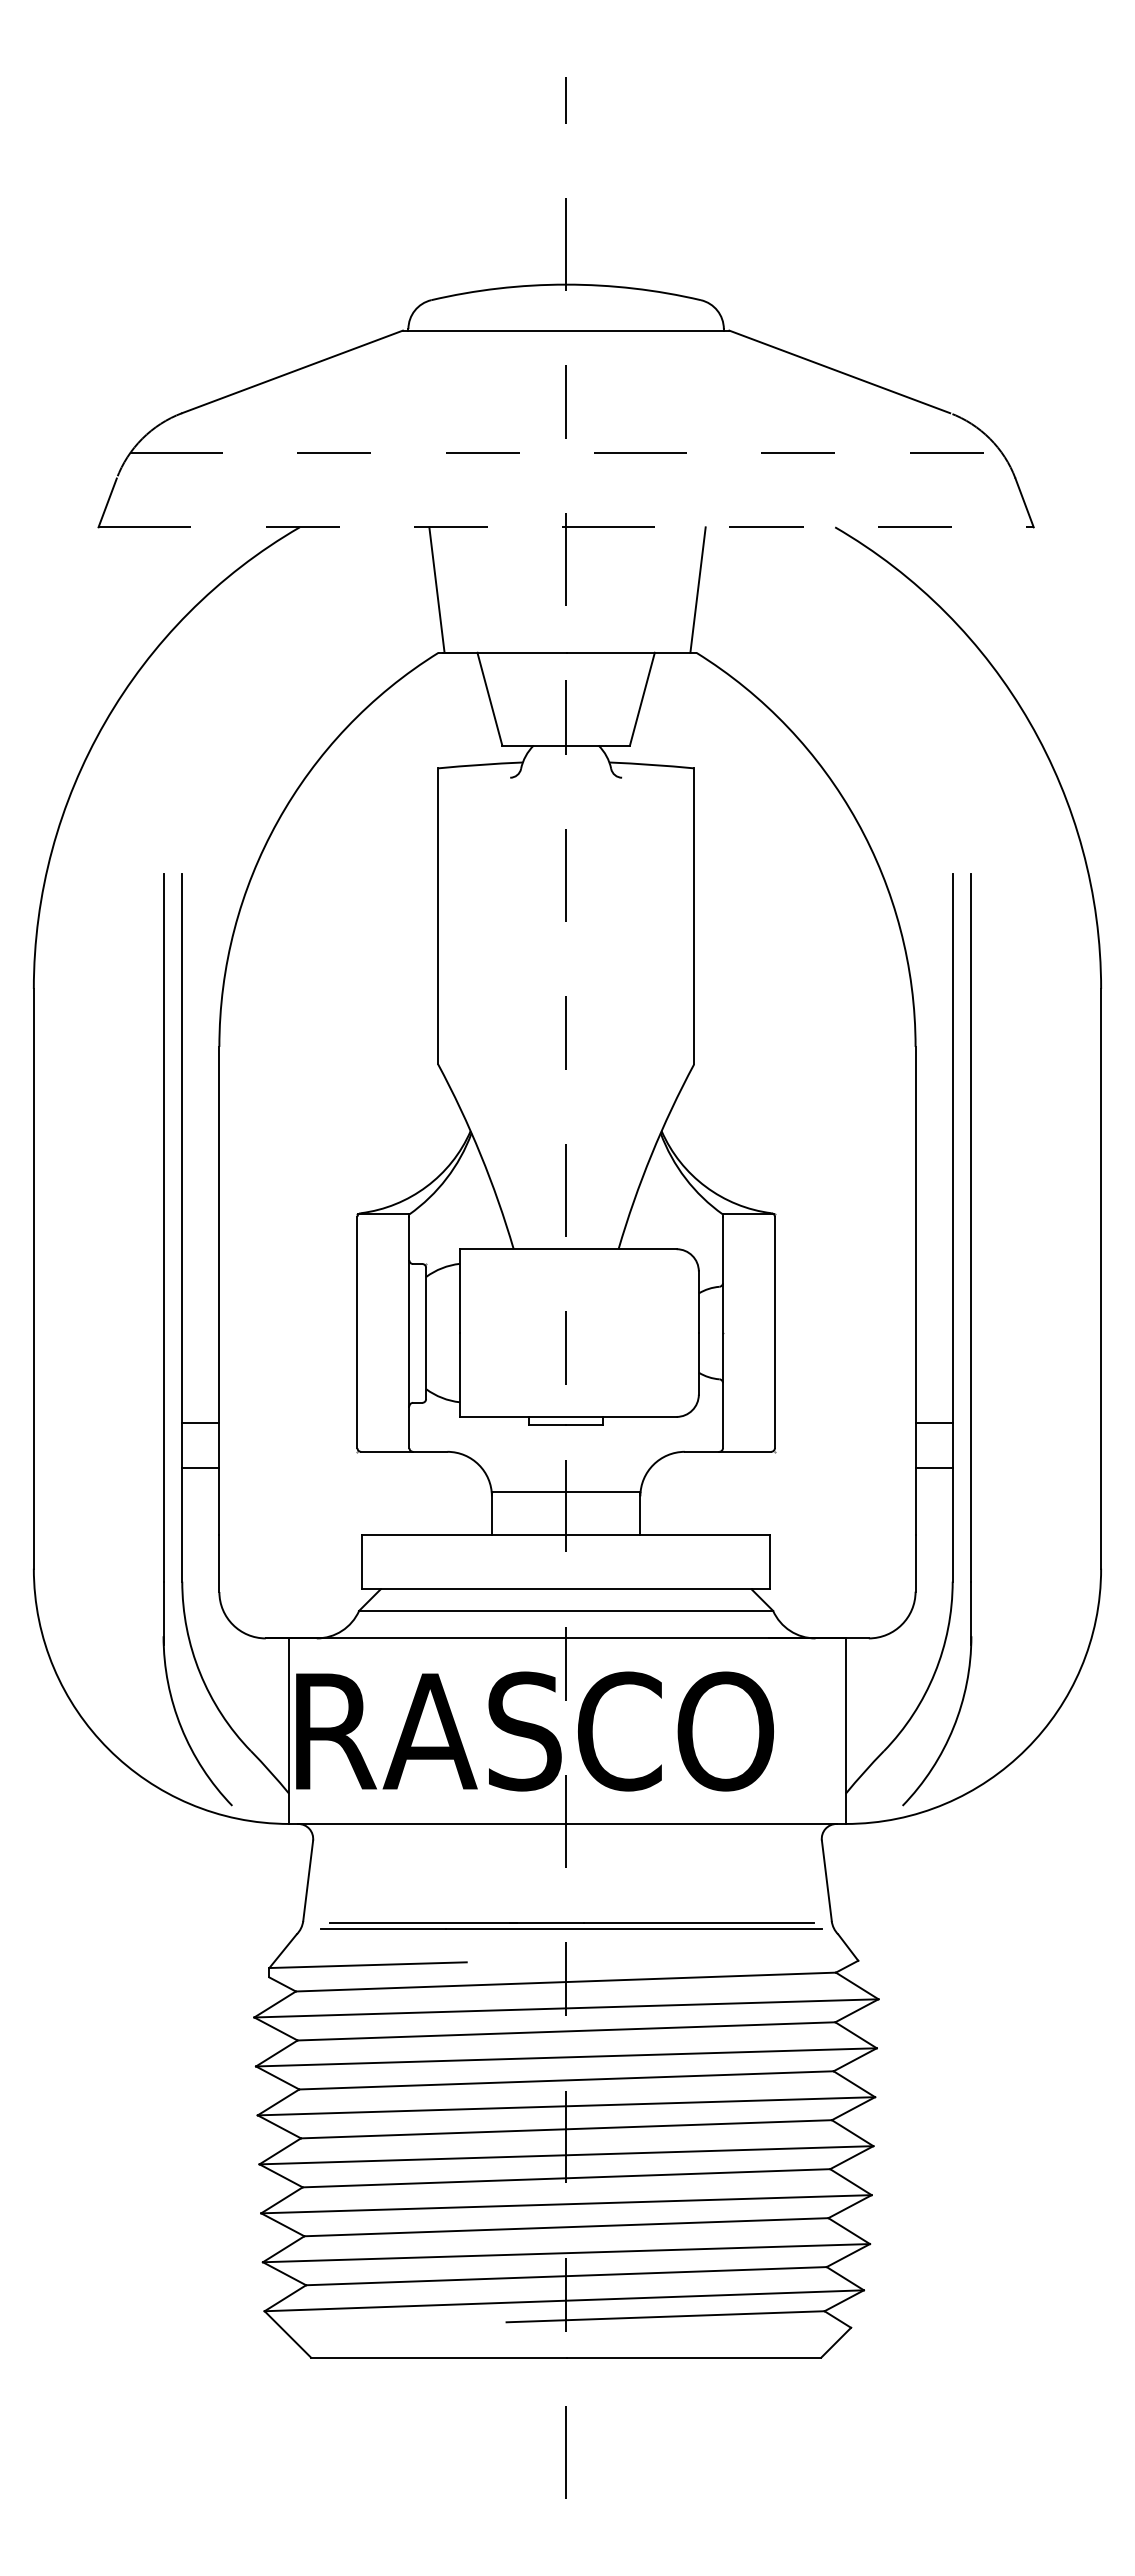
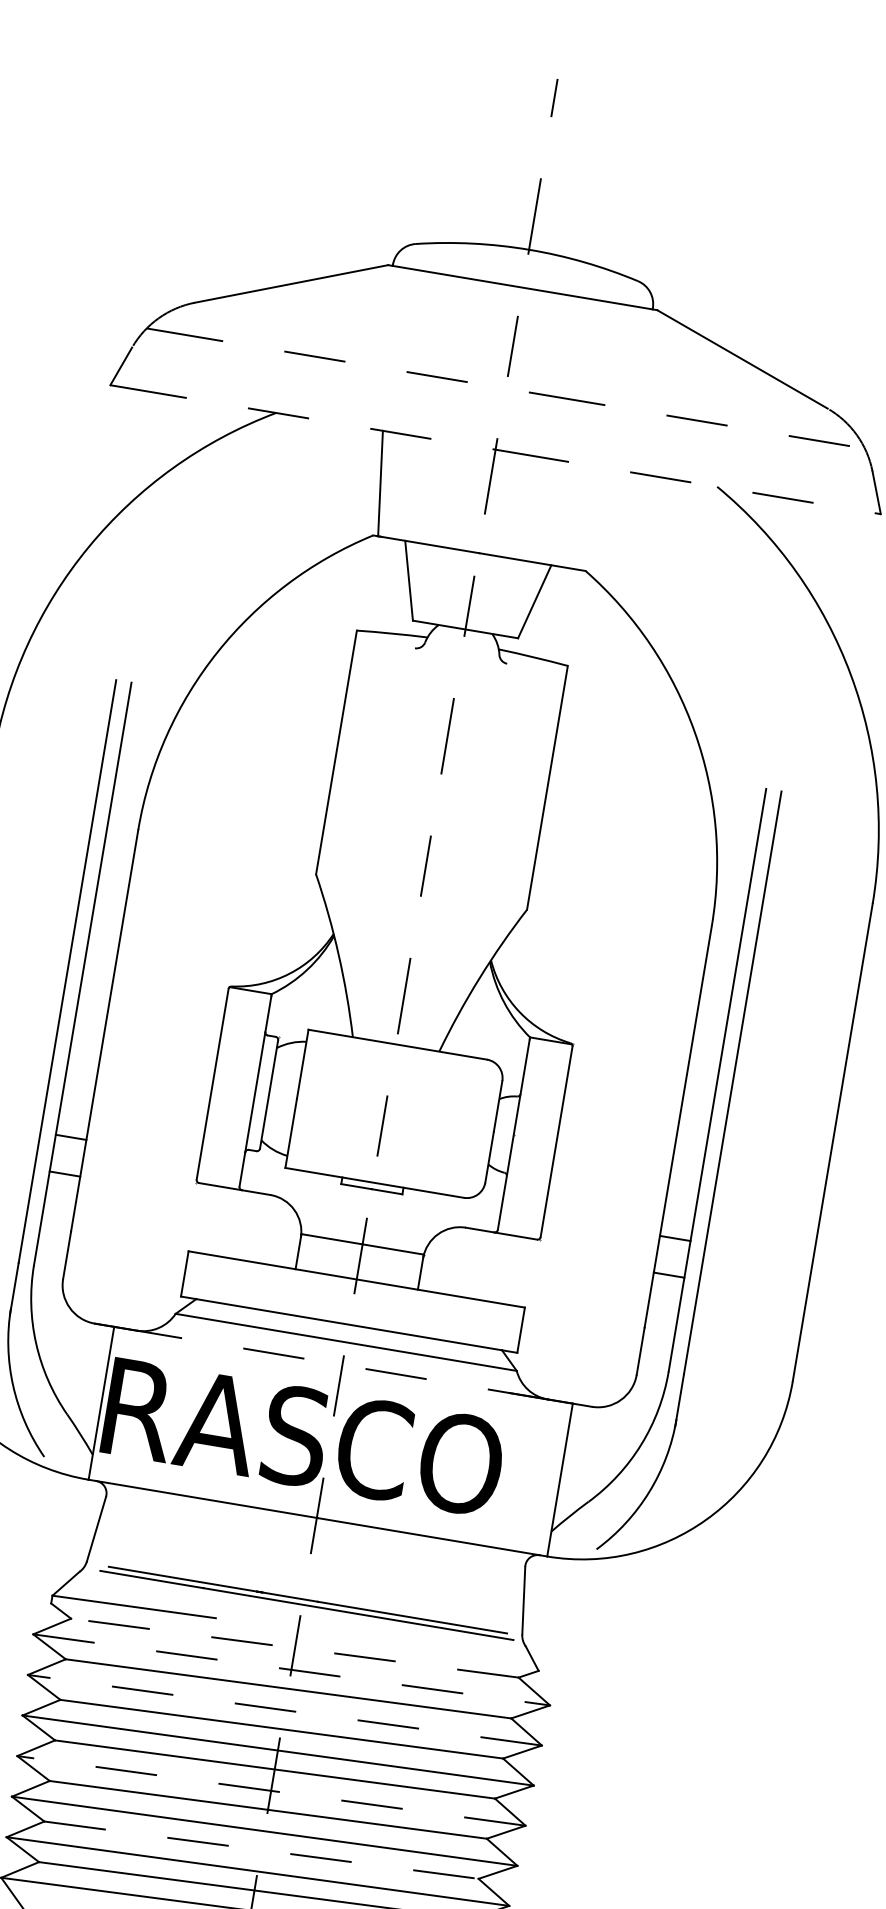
line: (697, 589) -> (595, 519), removed
line: (566, 1638) -> (342, 1365), solid -> dashed
line: (565, 1982) -> (294, 1648), solid -> dashed
line: (566, 2008) -> (291, 1670), solid -> dashed
line: (566, 2057) -> (284, 1710), solid -> dashed
line: (565, 2155) -> (270, 1790), solid -> dashed
line: (566, 2227) -> (261, 1850), solid -> dashed

